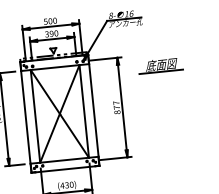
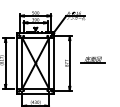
part: (160, 64) -> (92, 59), moved

